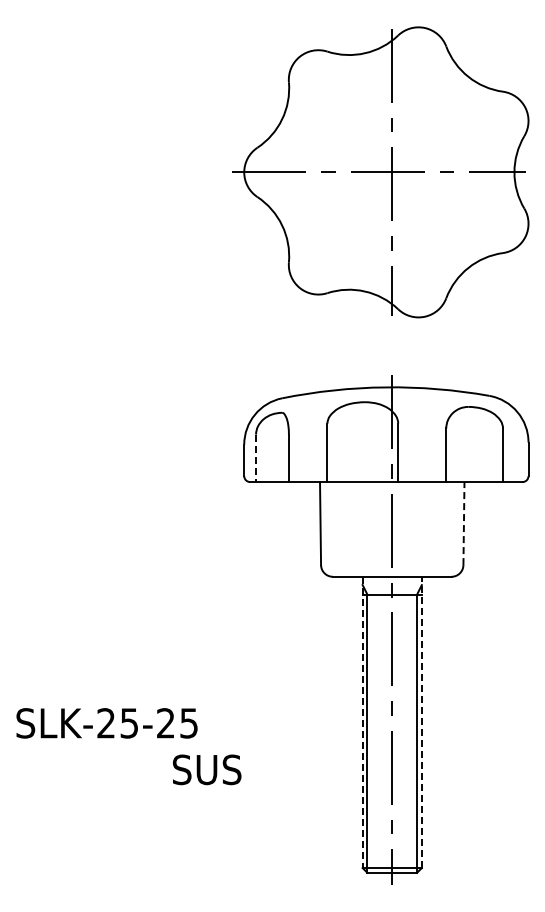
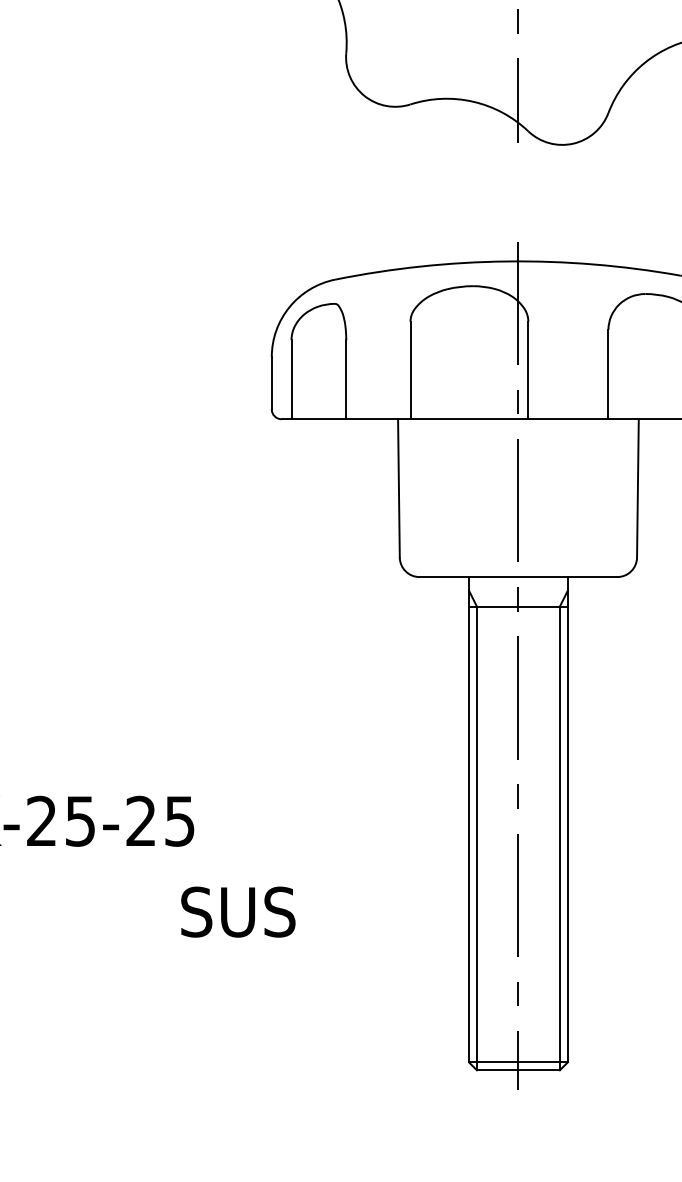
line: (256, 458) -> (292, 379), dashed -> solid
line: (463, 523) -> (637, 488), dashed -> solid
line: (362, 722) -> (468, 819), dashed -> solid
line: (421, 722) -> (567, 819), dashed -> solid
text: (207, 769) -> (238, 911), moved

